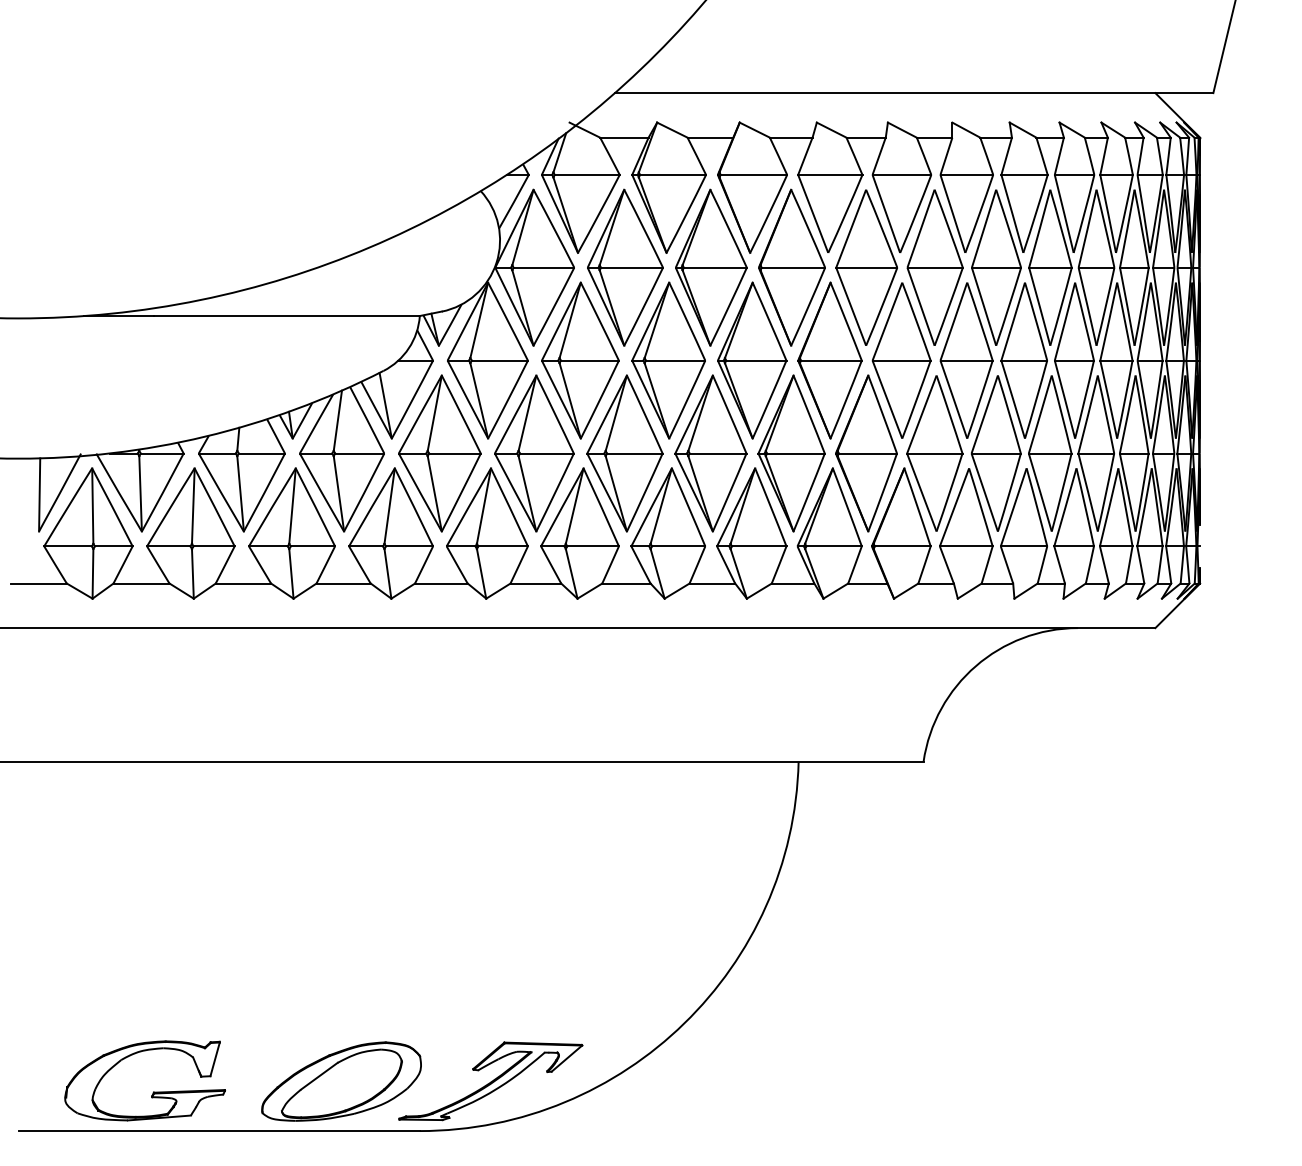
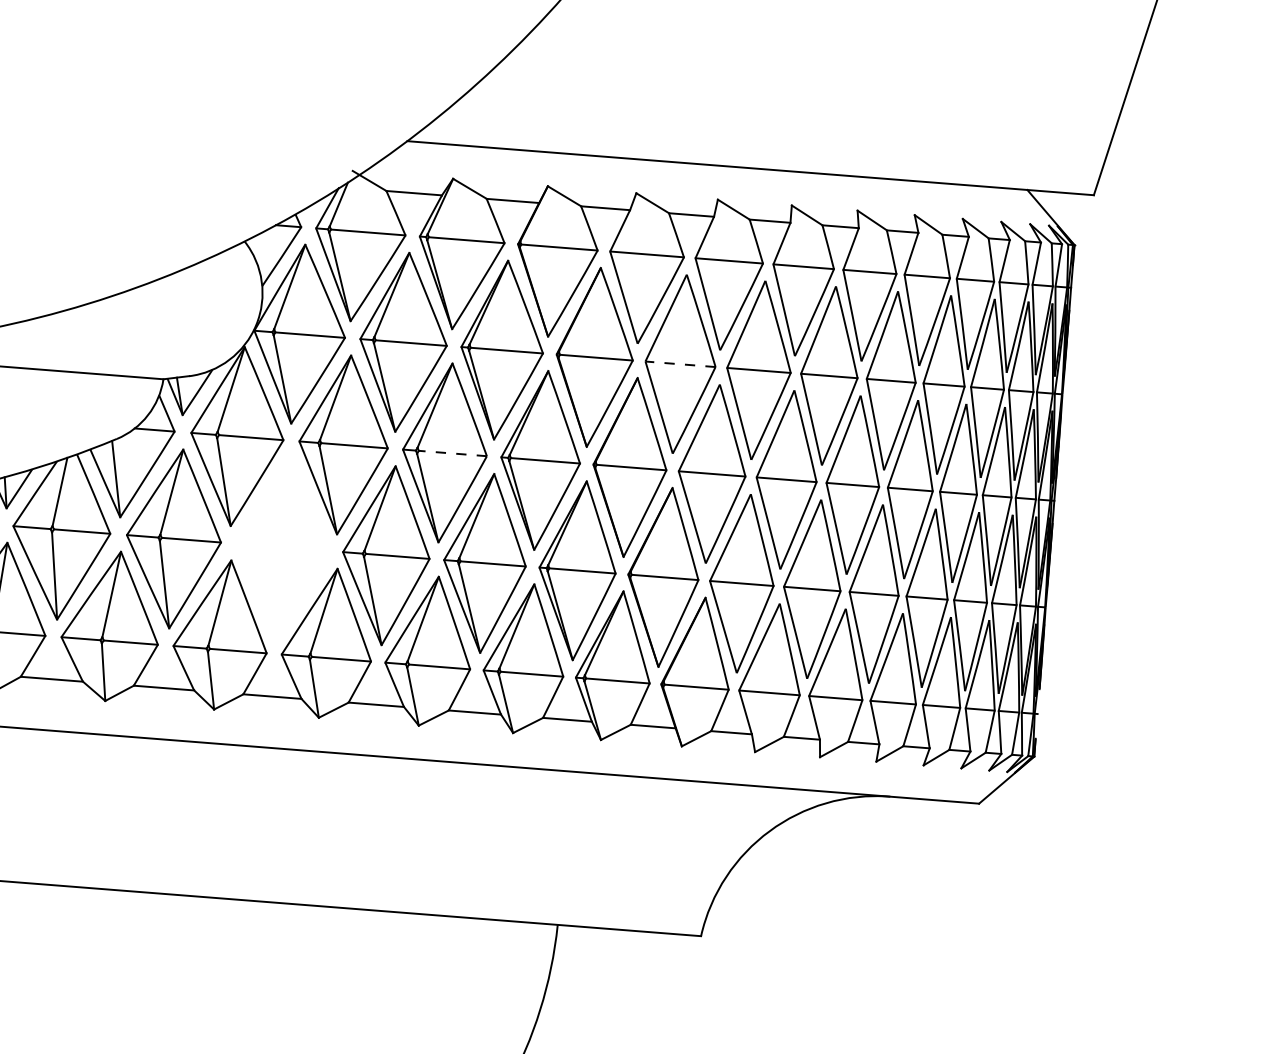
line: (866, 267) -> (680, 363), solid -> dashed
line: (675, 360) -> (452, 453), solid -> dashed
part: (534, 453) -> (282, 547), removed

